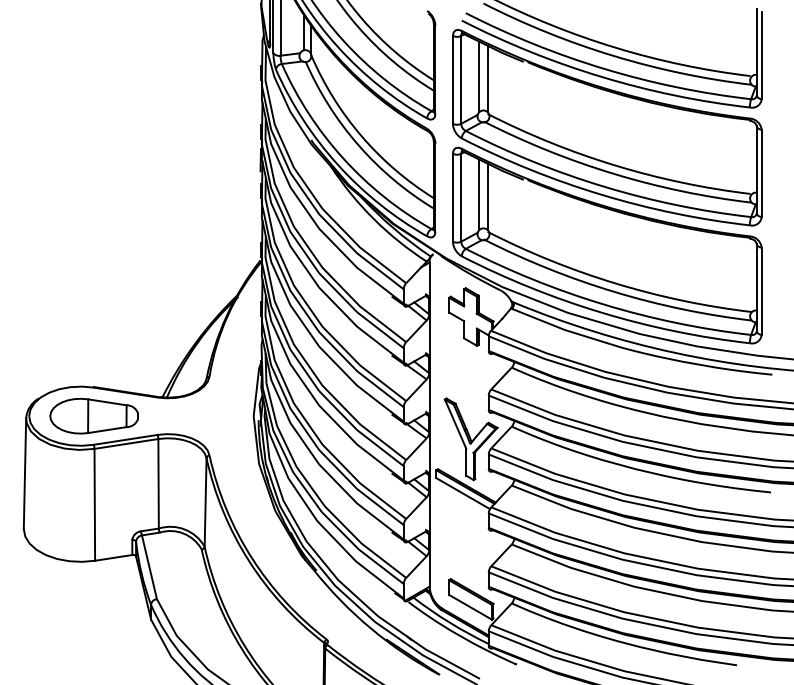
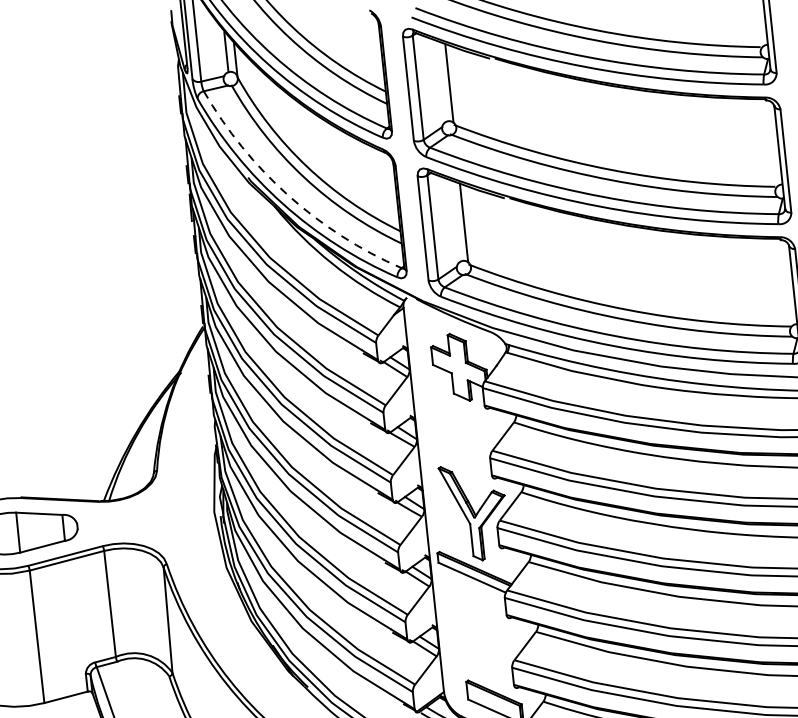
line: (479, 76) -> (439, 81), removed
arc: (343, 158) -> (288, 195), solid -> dashed
line: (479, 194) -> (454, 221), removed

